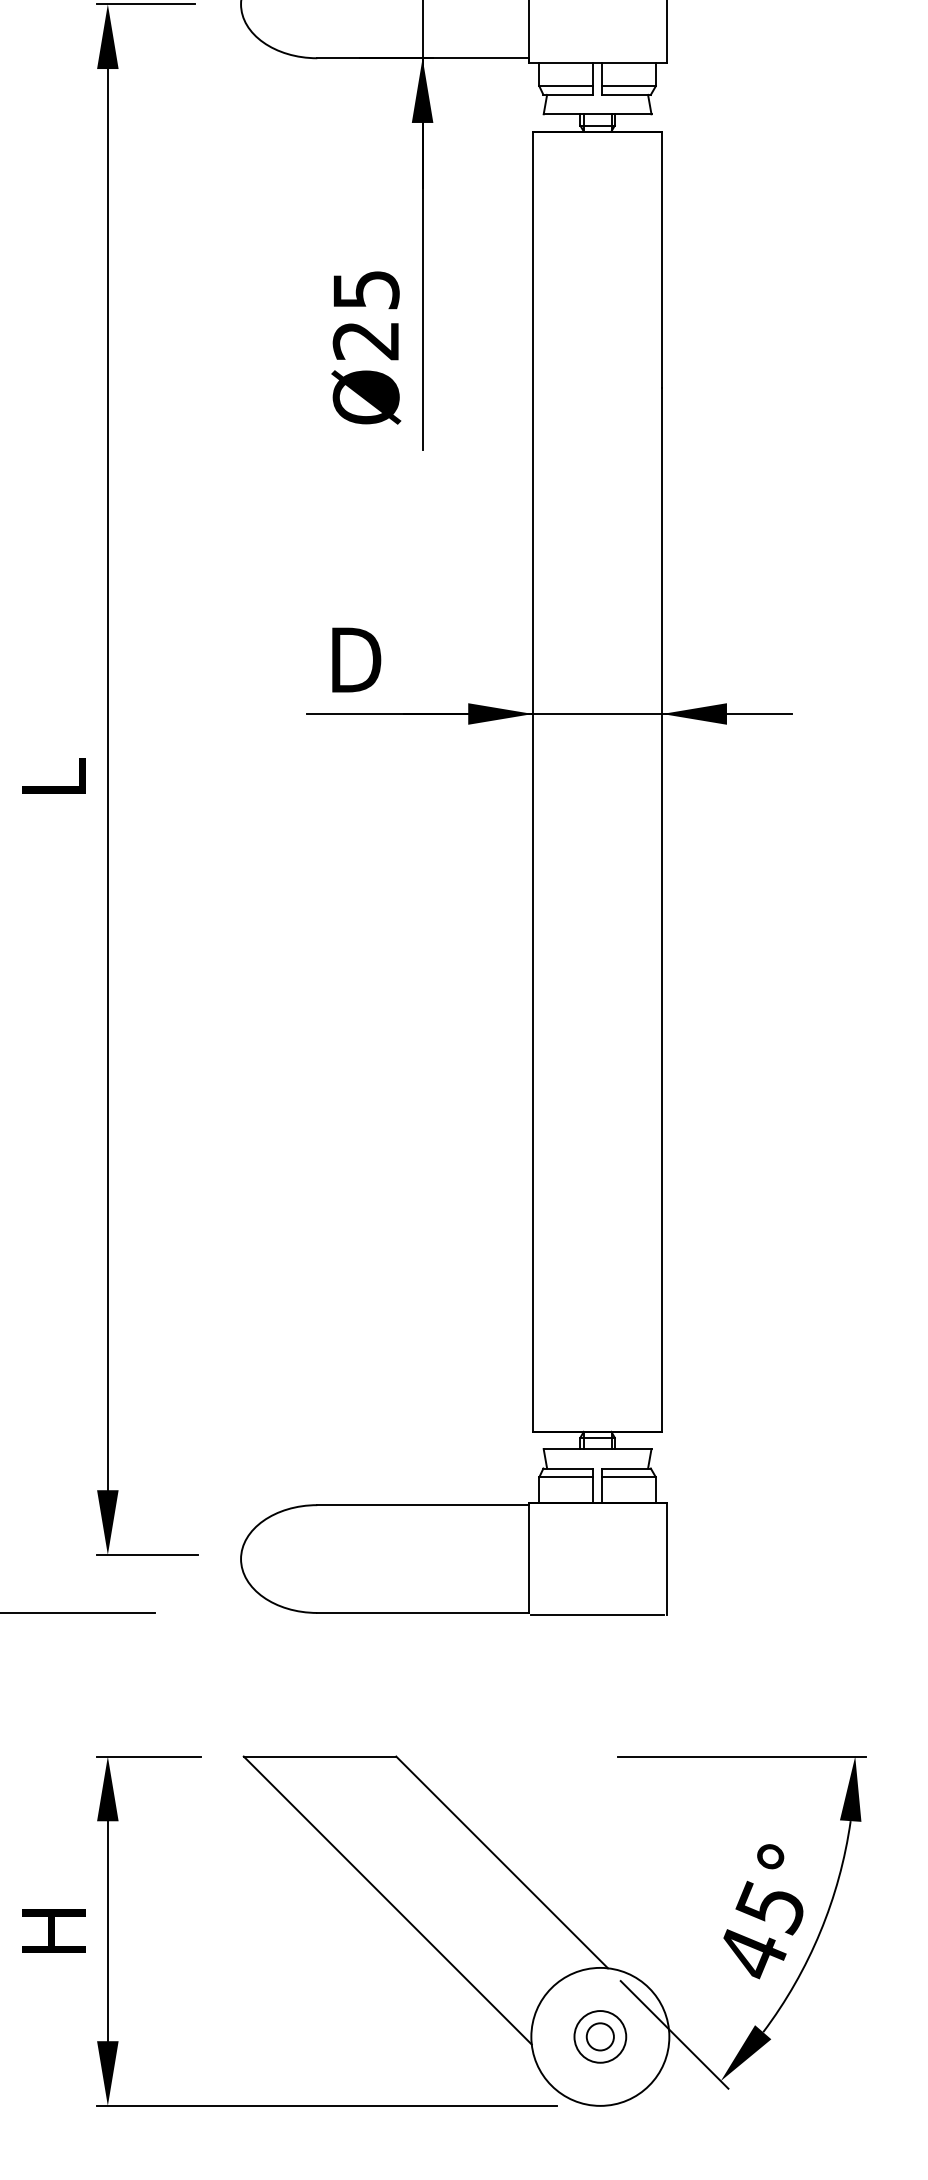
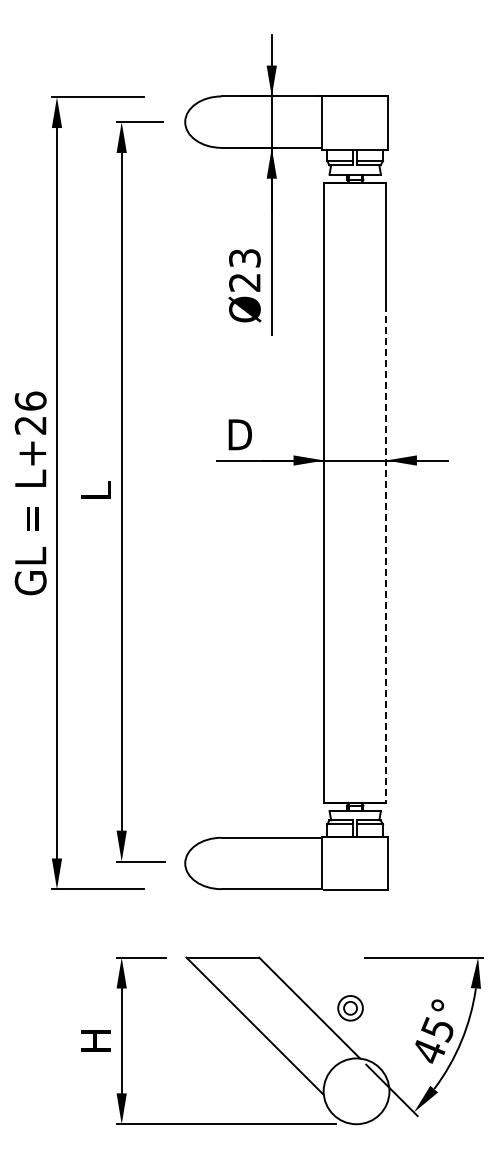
text: (365, 288) -> (244, 257), Ø25 -> Ø23
line: (663, 908) -> (386, 553), solid -> dashed
part: (600, 2037) -> (350, 1008), moved

